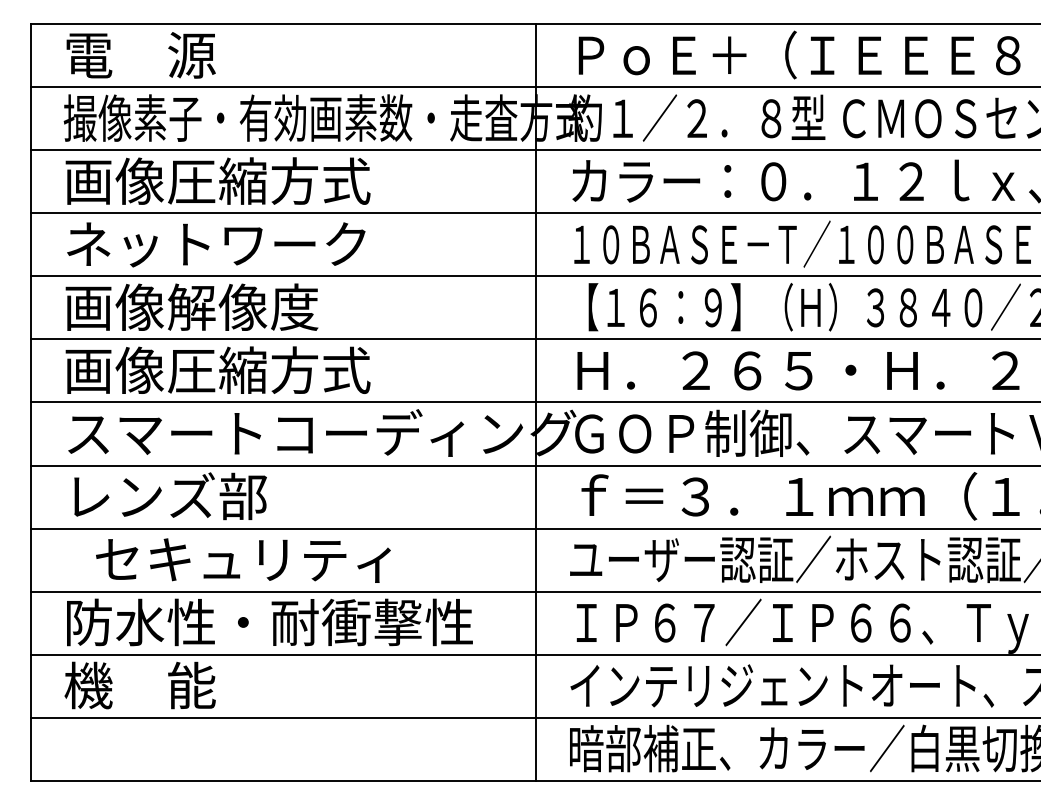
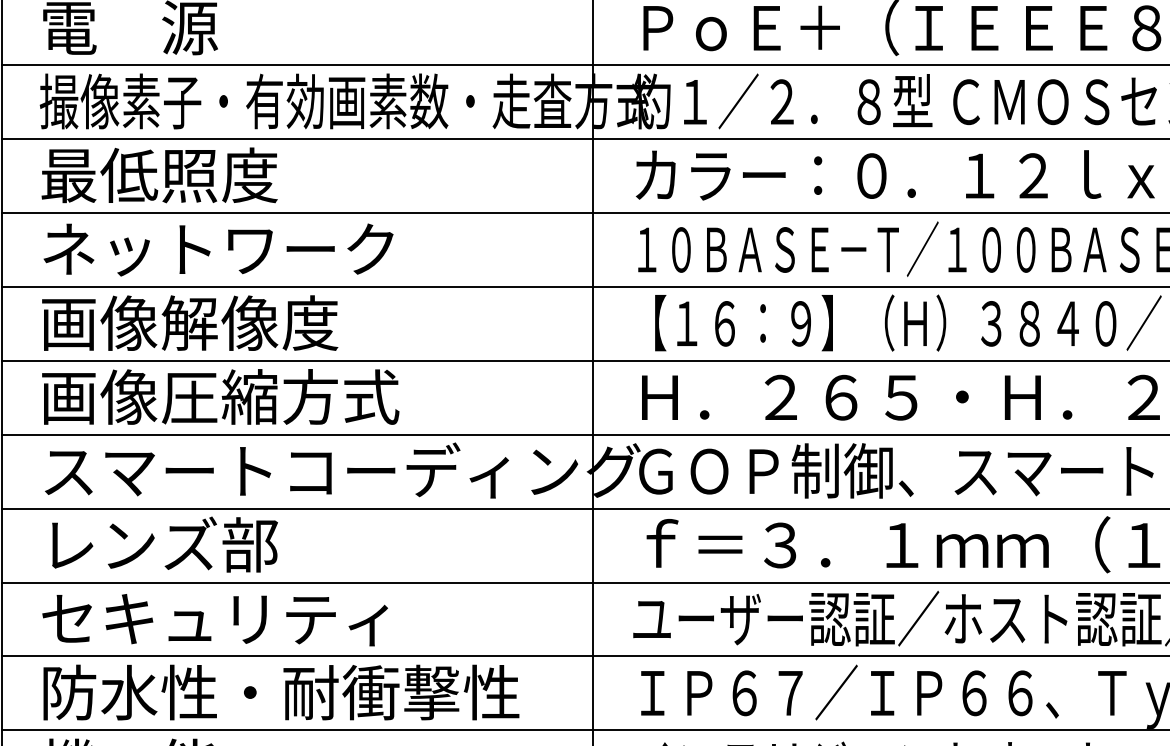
text: (217, 180) -> (219, 174), 画像圧縮方式 -> 最低照度
text: (243, 560) -> (215, 619), moved

